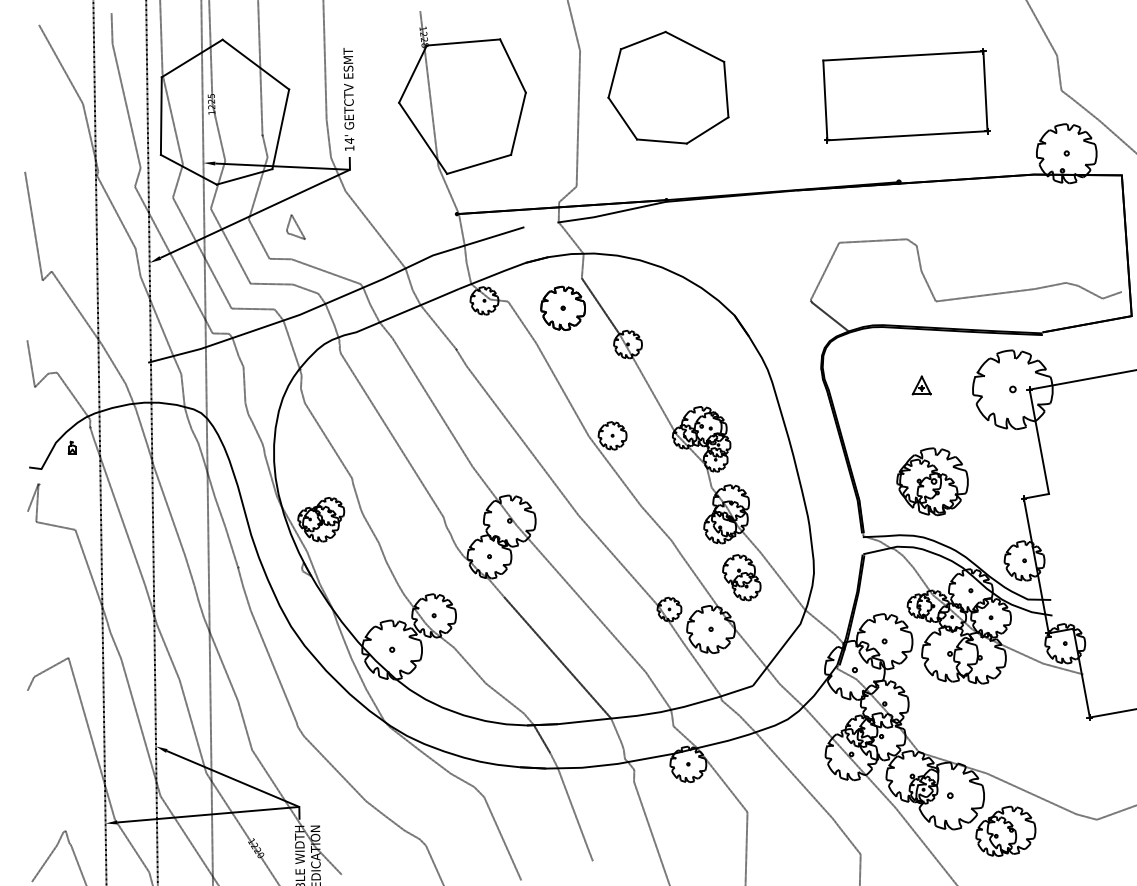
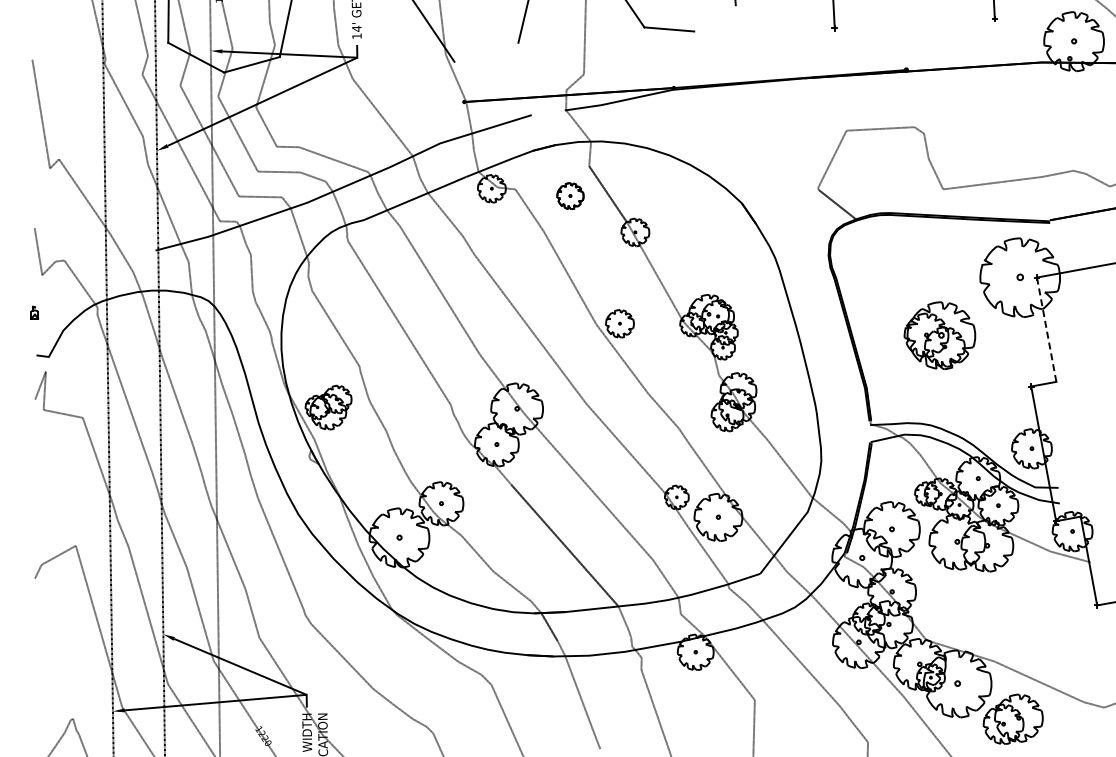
line: (707, 130) -> (714, 18), removed
line: (907, 135) -> (914, 23), removed
line: (479, 163) -> (486, 51), removed
part: (295, 226) -> (302, 114), removed
part: (562, 307) -> (569, 195), size x0.6
part: (921, 385) -> (928, 273), removed
line: (1039, 441) -> (1046, 329), solid -> dashed
part: (71, 447) -> (33, 312), moved
part: (932, 481) -> (939, 335), moved
part: (741, 577) -> (748, 465), removed

